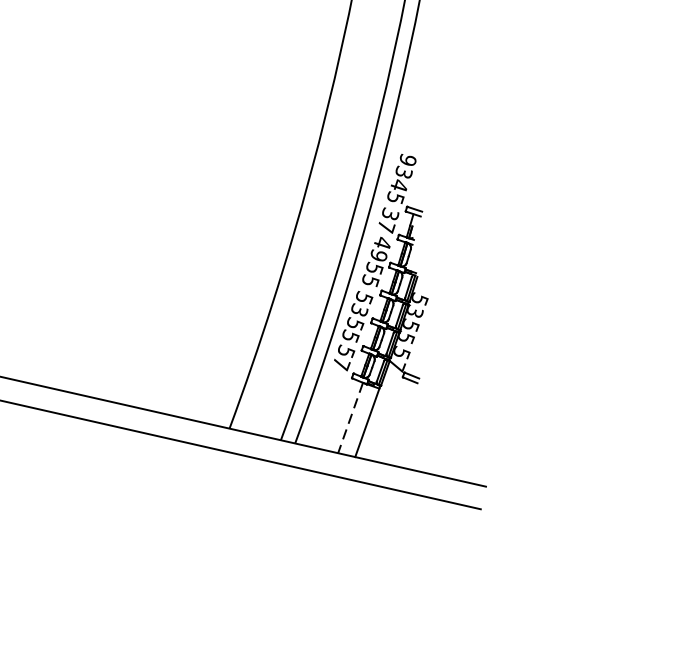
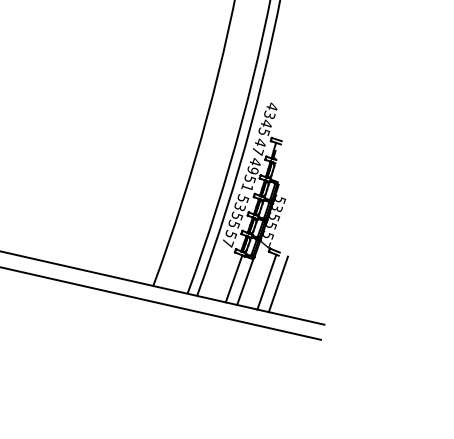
text: (406, 159) -> (271, 106), 93 -> 43
text: (390, 213) -> (260, 142), 37 -> 47
text: (370, 281) -> (247, 187), 55 -> 51
line: (351, 417) -> (234, 278), dashed -> solid
line: (399, 421) -> (266, 281), added
line: (415, 426) -> (277, 284), added

